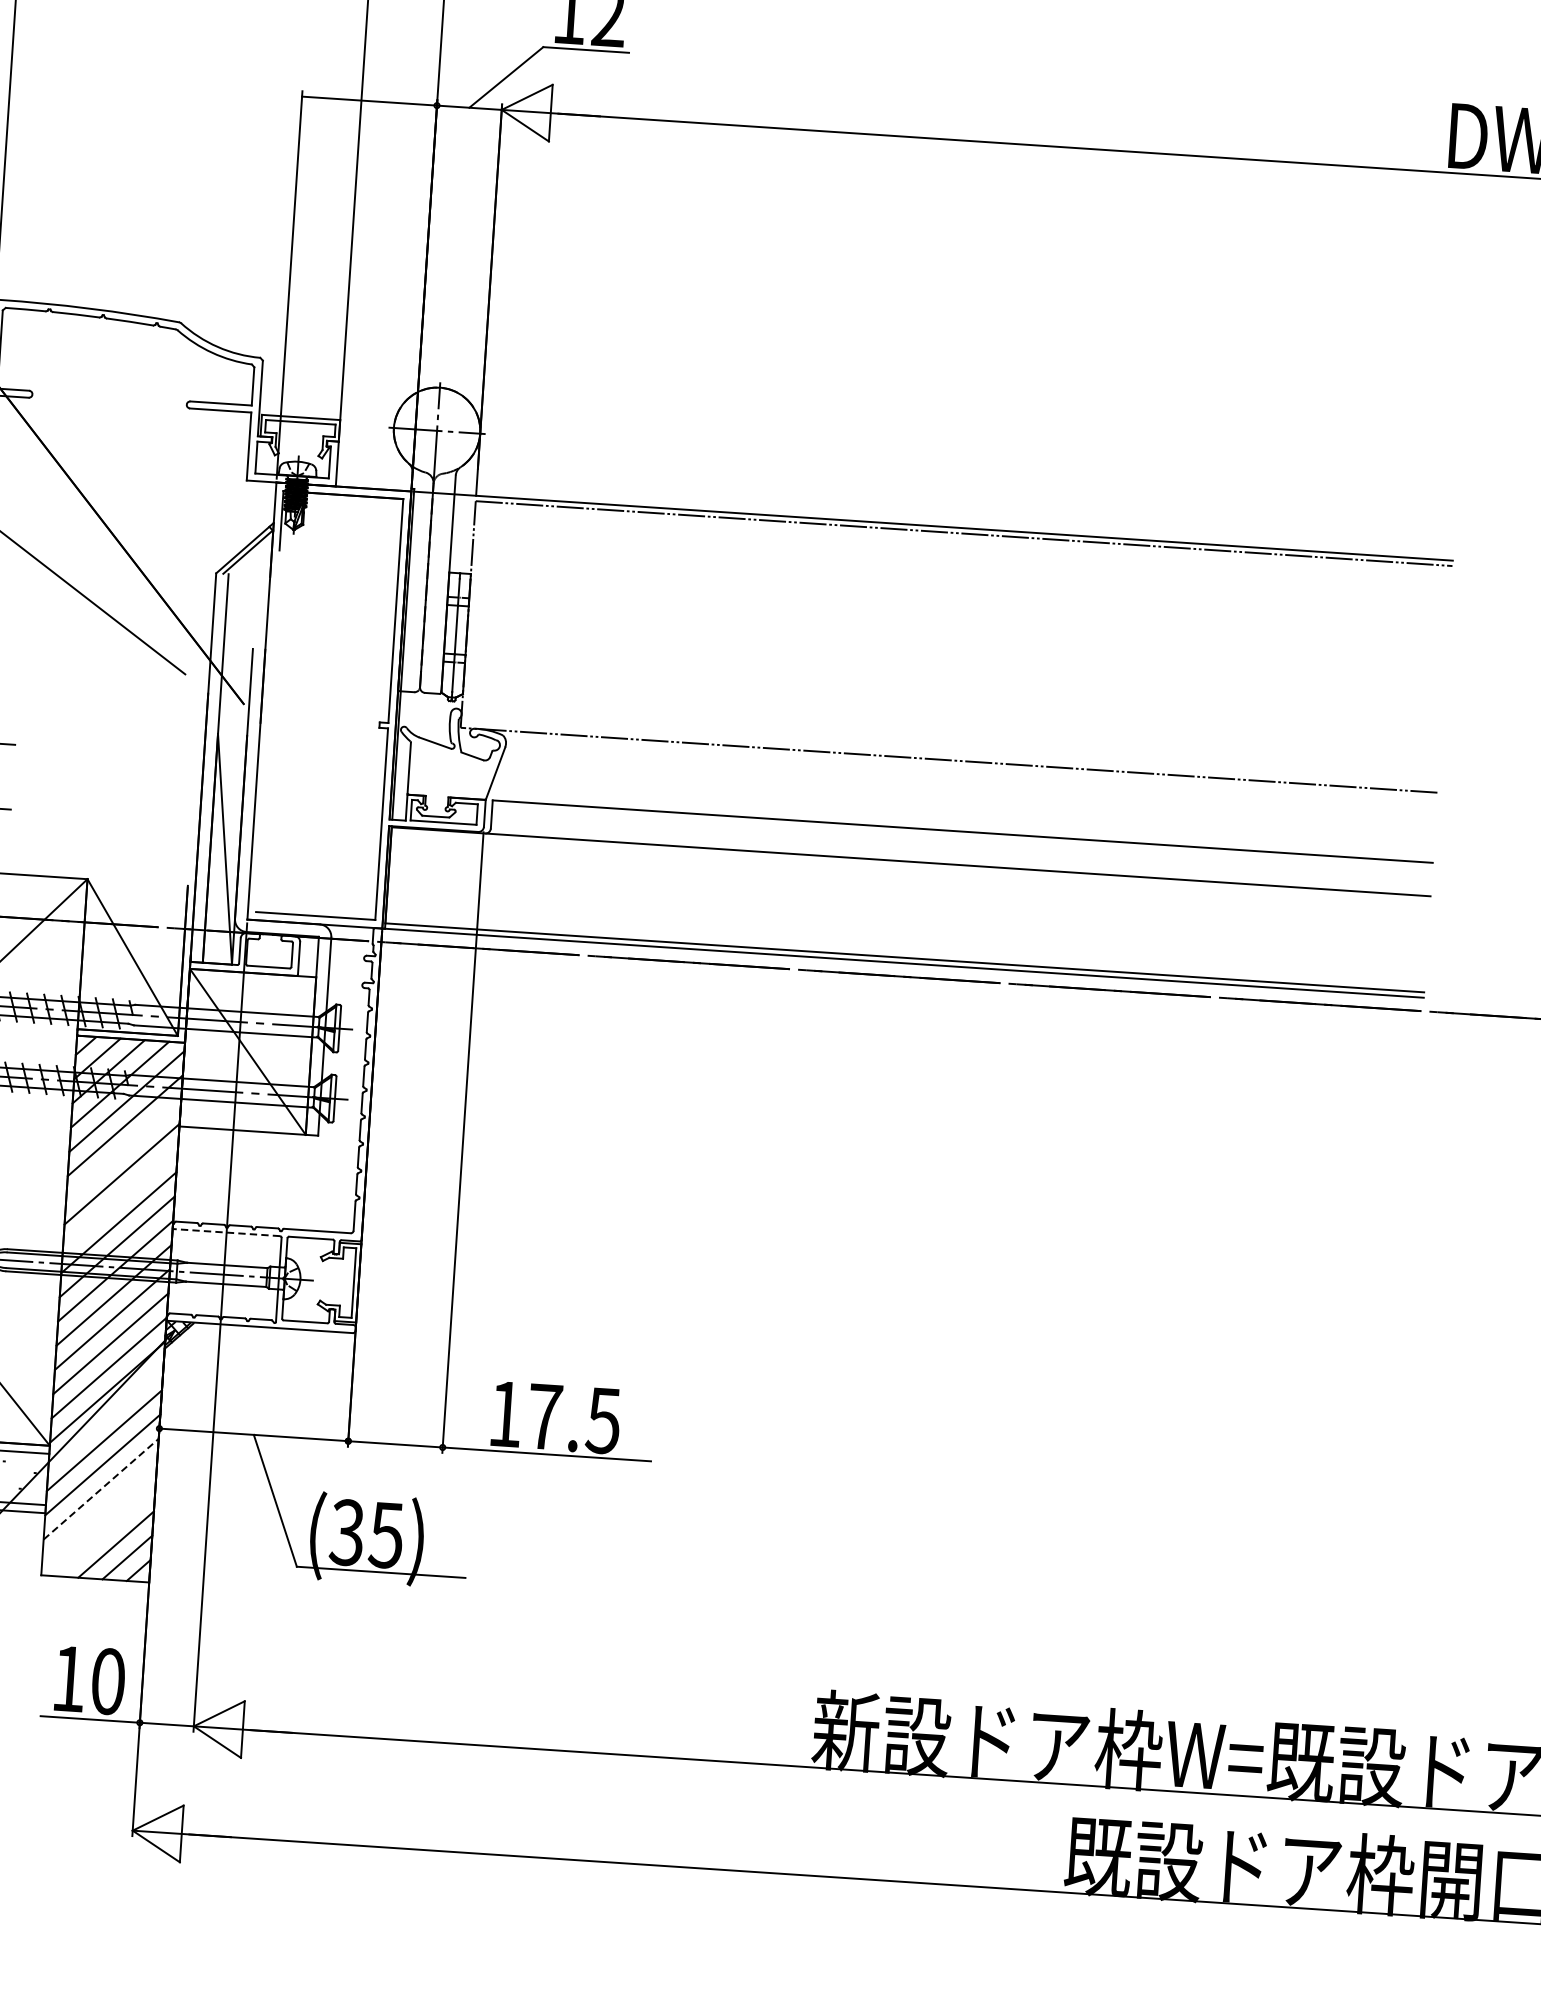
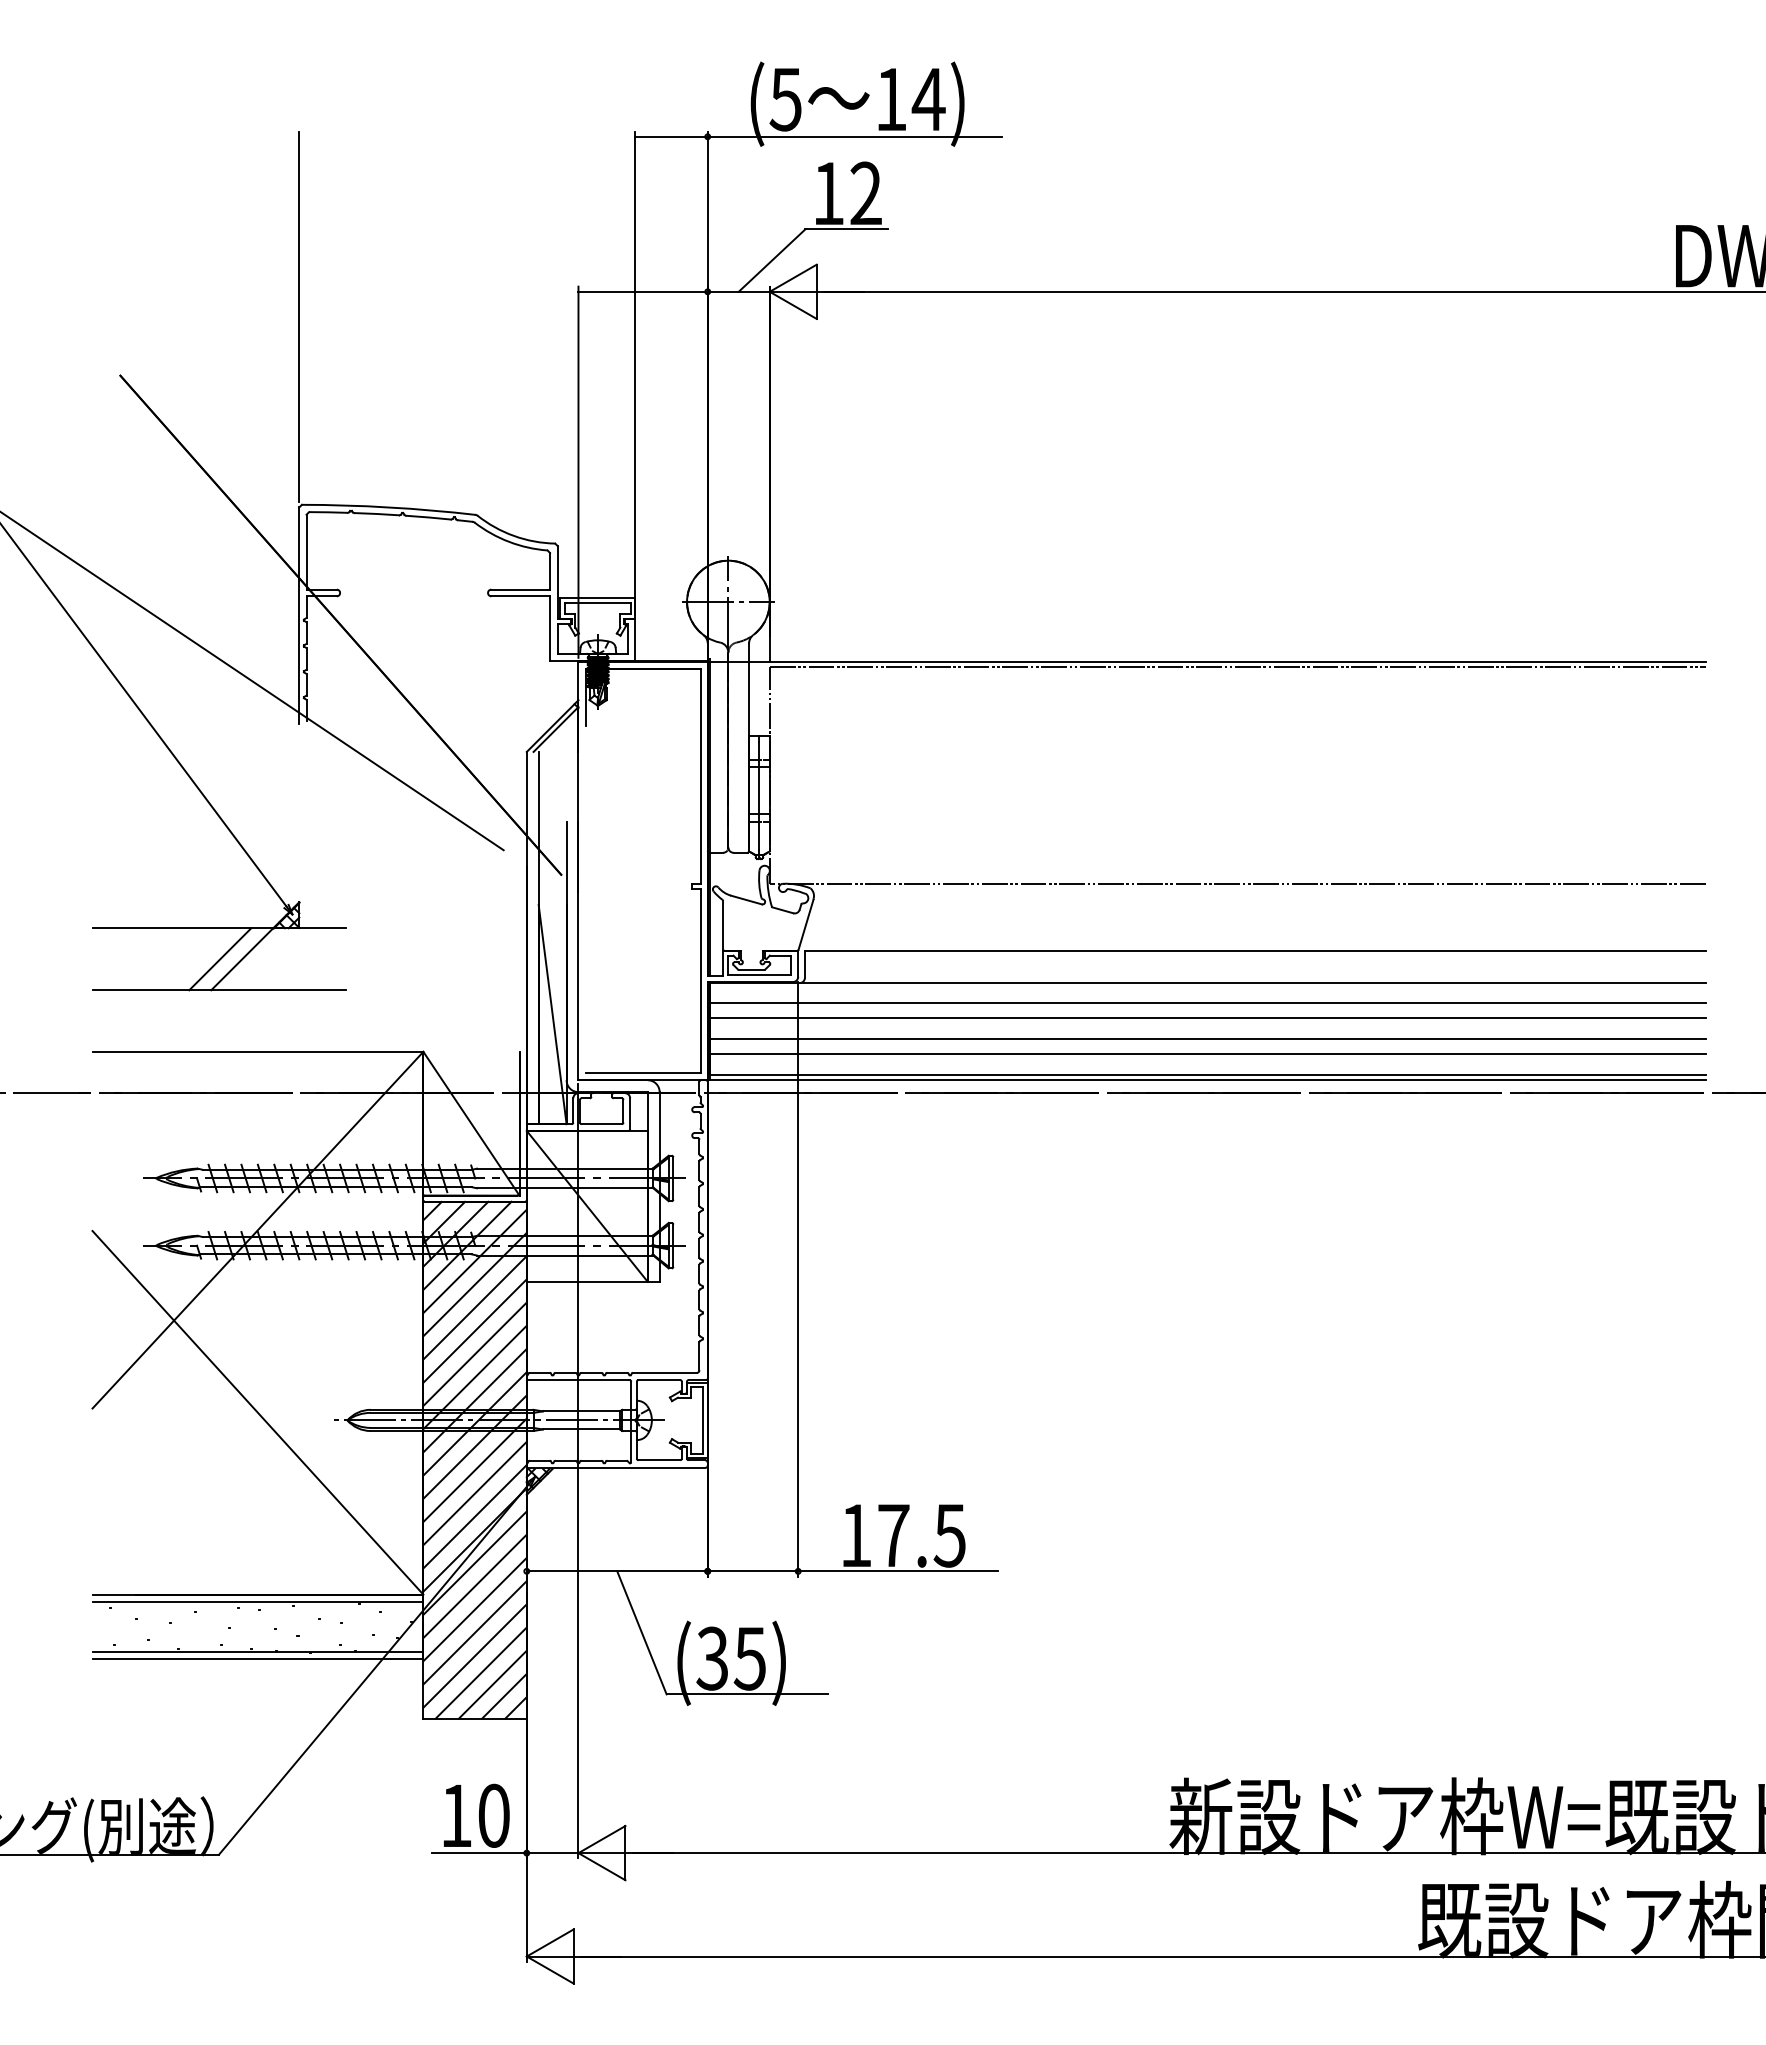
line: (909, 882) -> (1207, 1002), added
line: (908, 898) -> (1207, 1018), added
line: (906, 919) -> (1207, 1038), added
line: (905, 936) -> (1207, 1054), added
line: (123, 1149) -> (474, 1307), added
line: (119, 1197) -> (474, 1353), added
line: (225, 1232) -> (577, 1380), dashed -> solid
line: (105, 1415) -> (474, 1562), added
line: (101, 1488) -> (475, 1632), dashed -> solid
line: (99, 1512) -> (474, 1655), added
line: (104, 1531) -> (480, 1672), added

